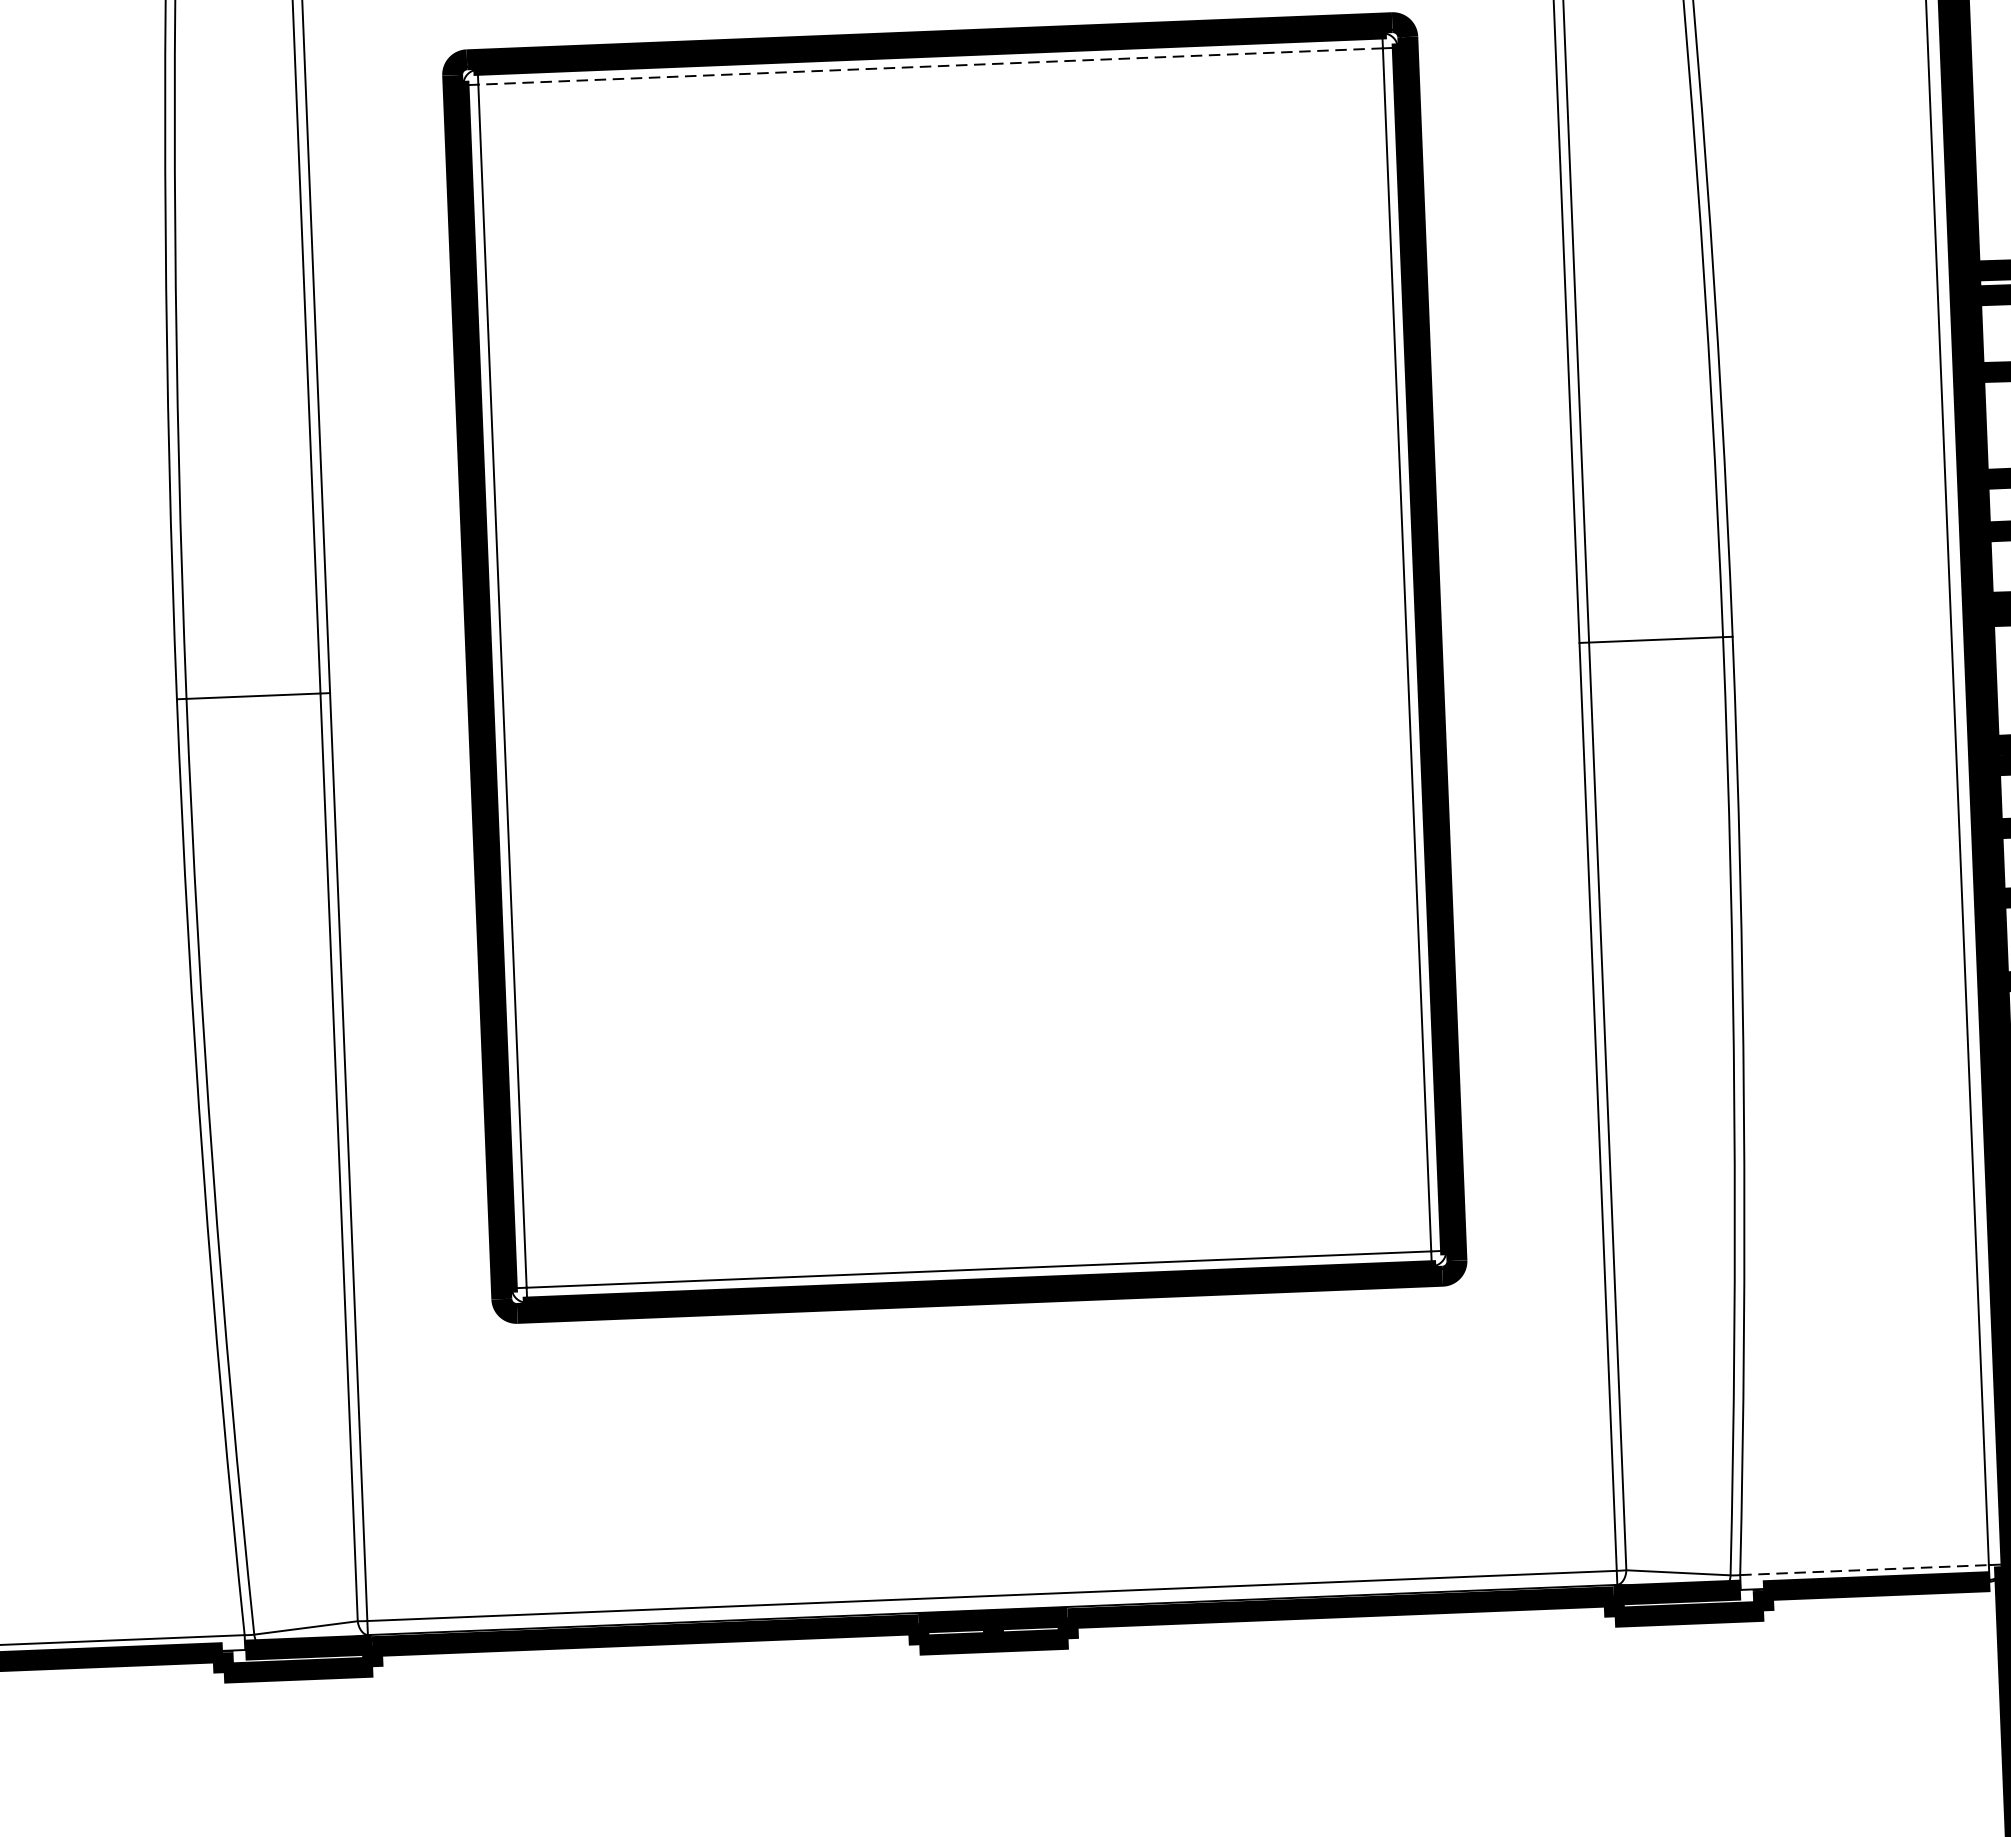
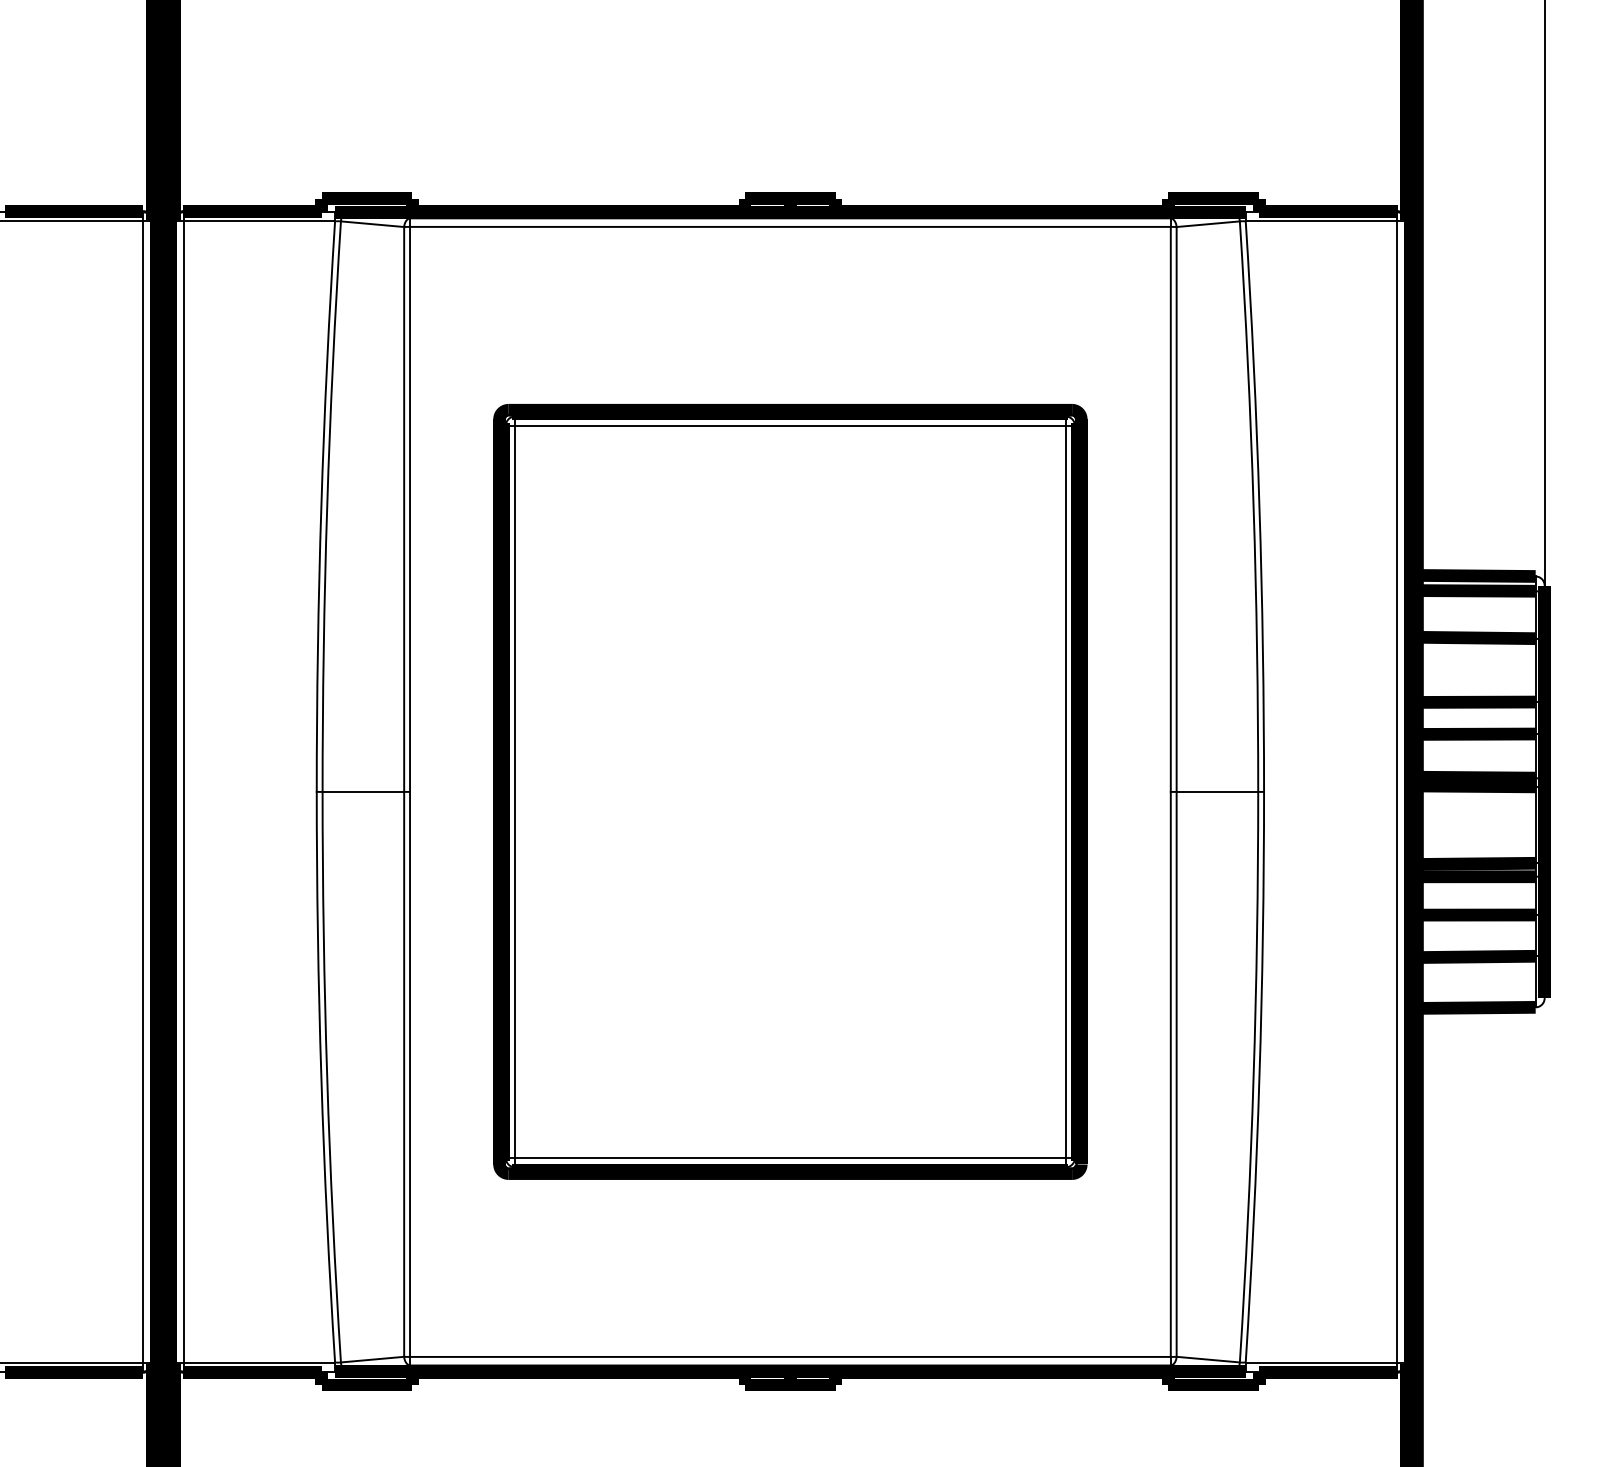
line: (929, 66) -> (789, 425), dashed -> solid
line: (1864, 1570) -> (1321, 1362), dashed -> solid

